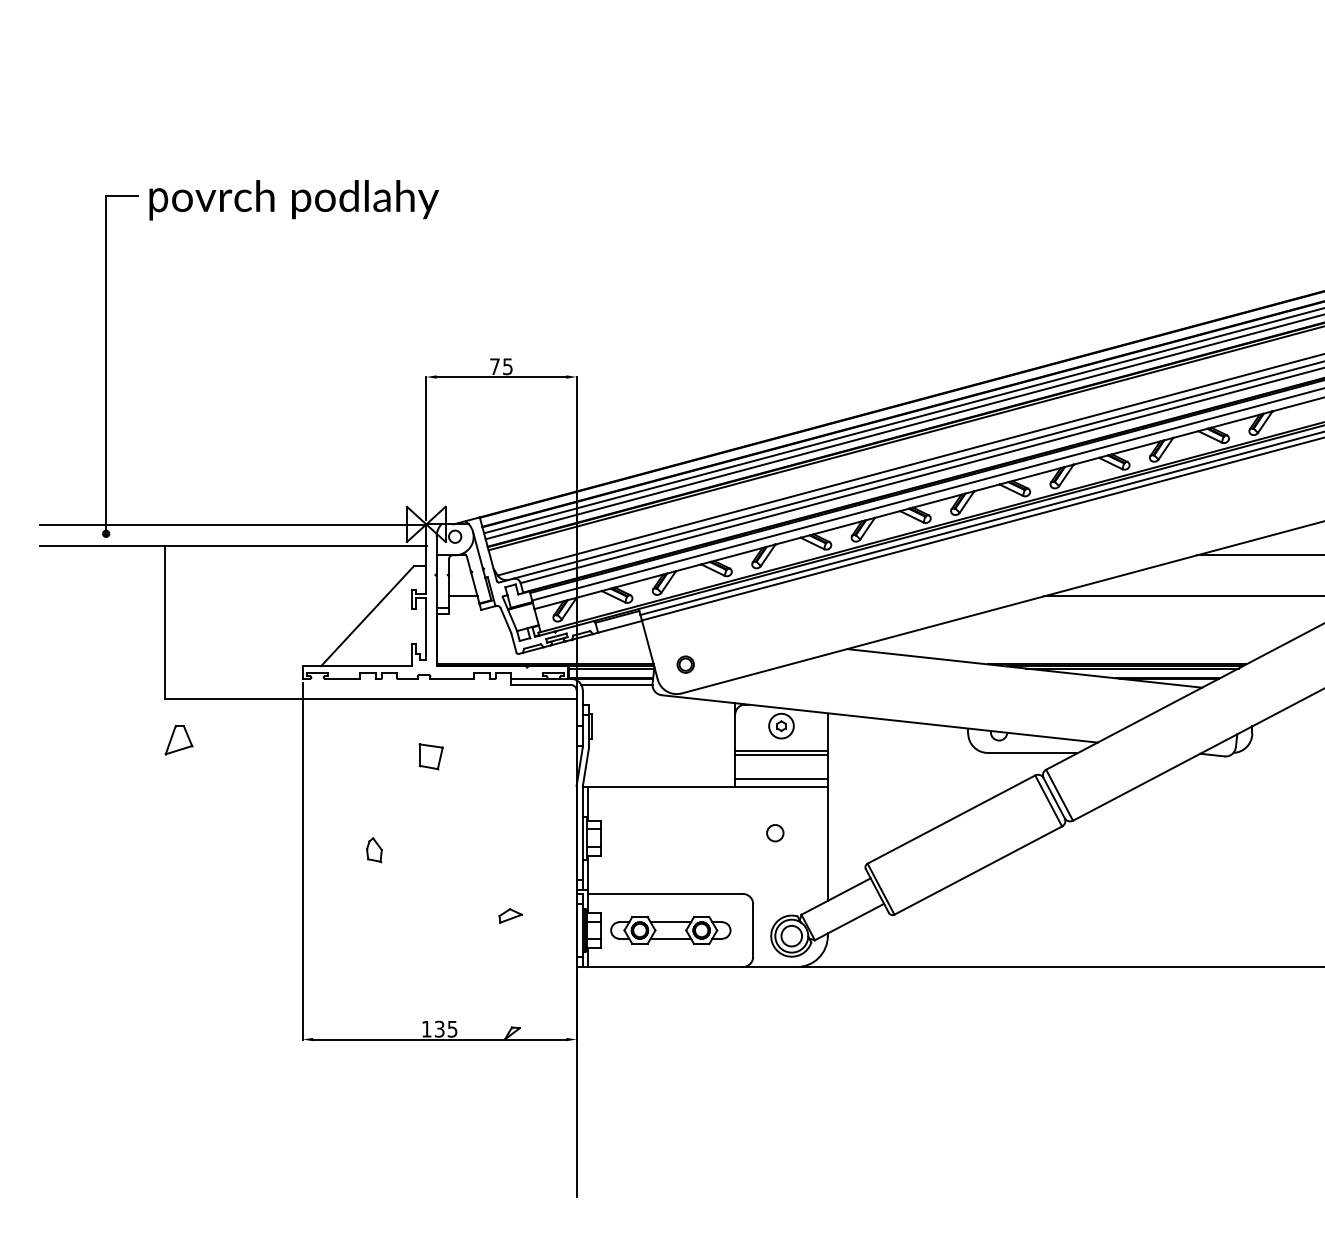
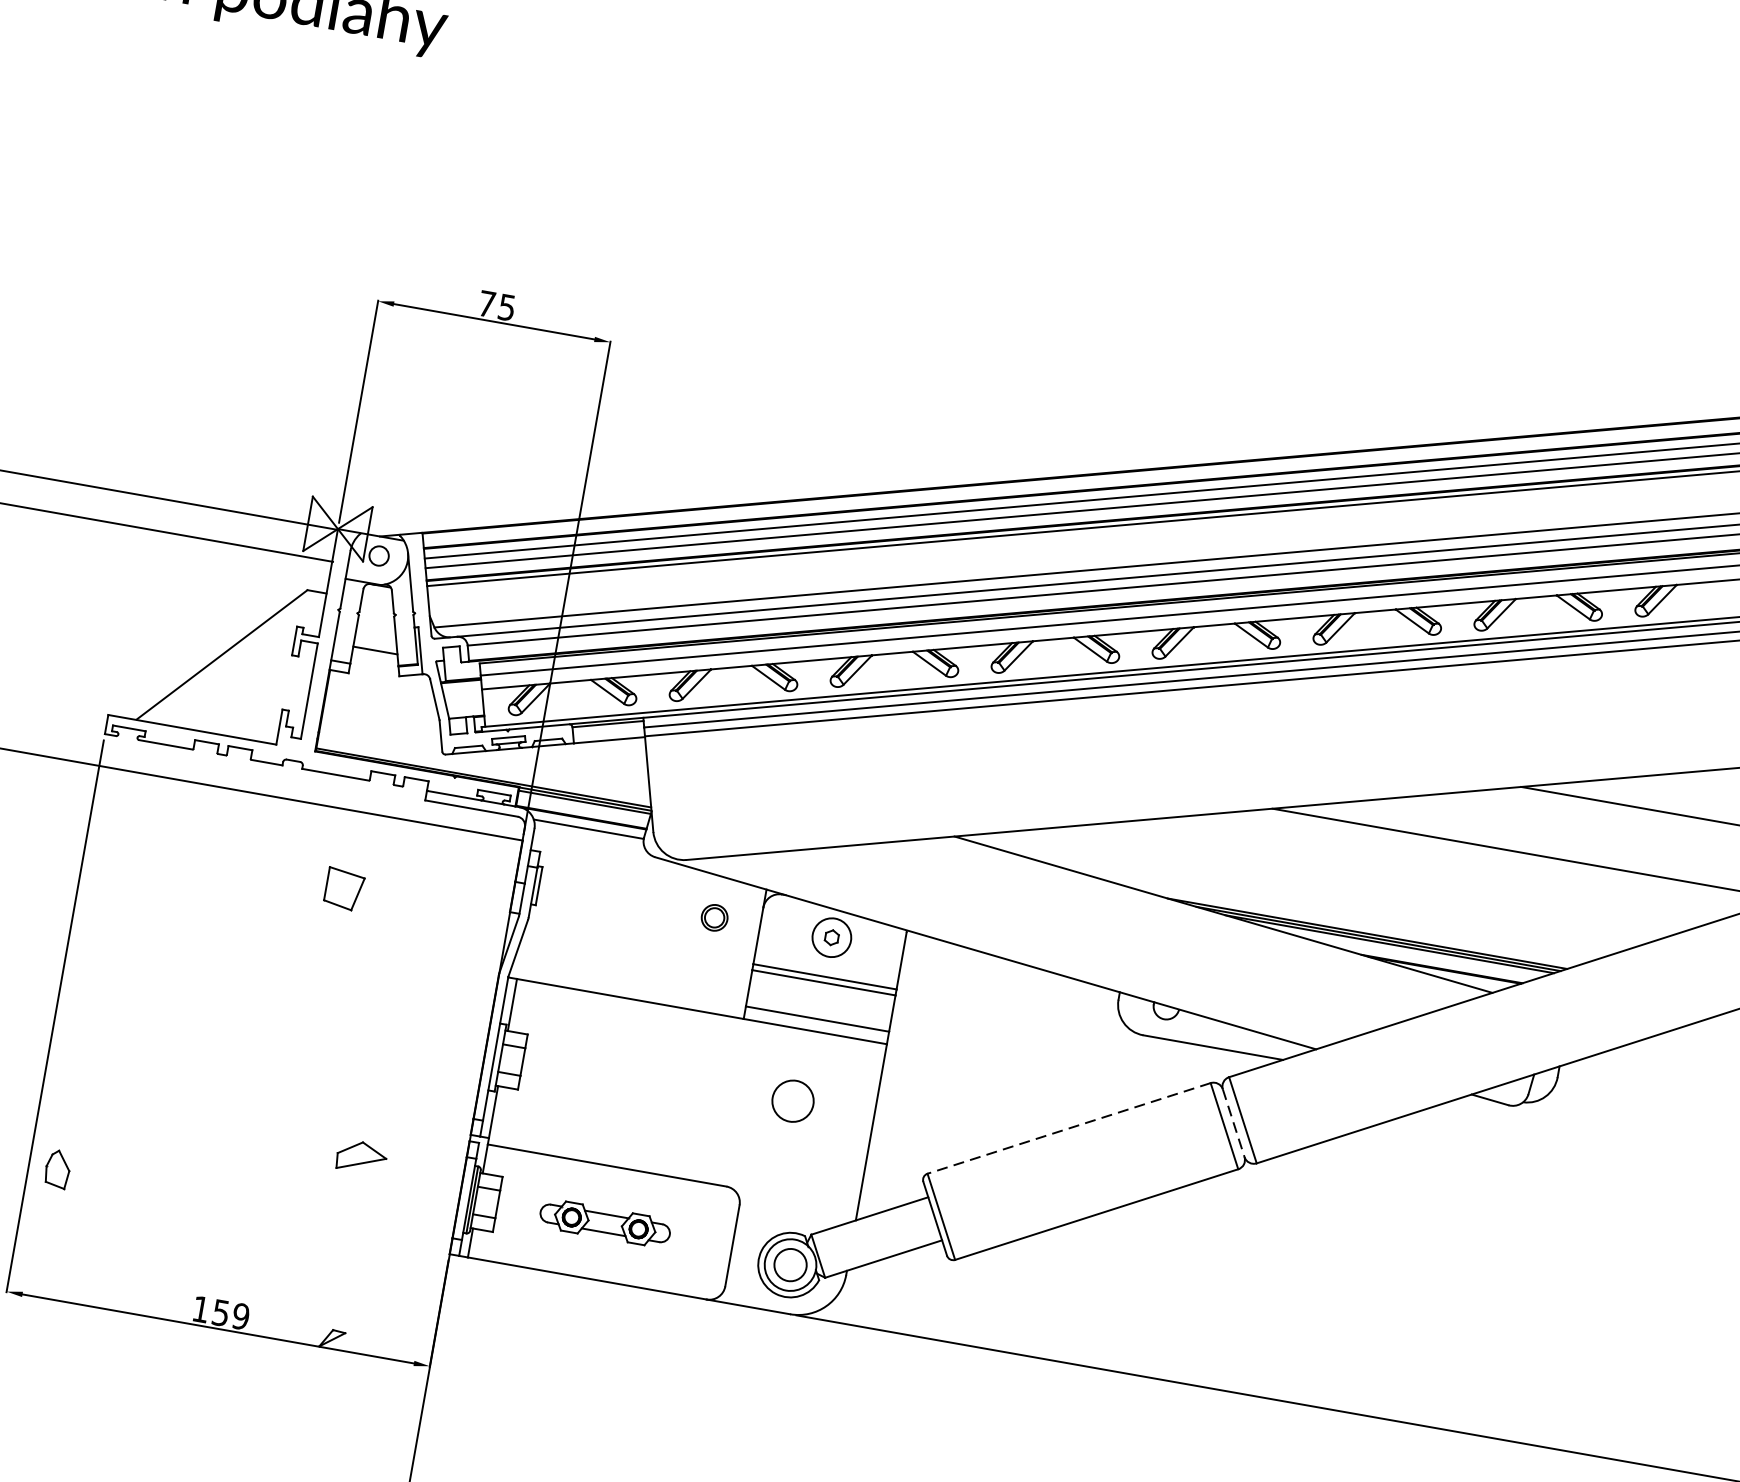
circle: (685, 664) -> (714, 917), moved
part: (430, 756) -> (343, 888), moved
line: (1054, 798) -> (1234, 1123), solid -> dashed
line: (951, 819) -> (1069, 1128), solid -> dashed
circle: (775, 833) -> (793, 1101), size x1.6
part: (374, 850) -> (57, 1169), moved
part: (510, 915) -> (361, 1156), size x1.4
part: (670, 930) -> (604, 1223), size x0.7
text: (446, 1028) -> (231, 1313), 135 -> 159

